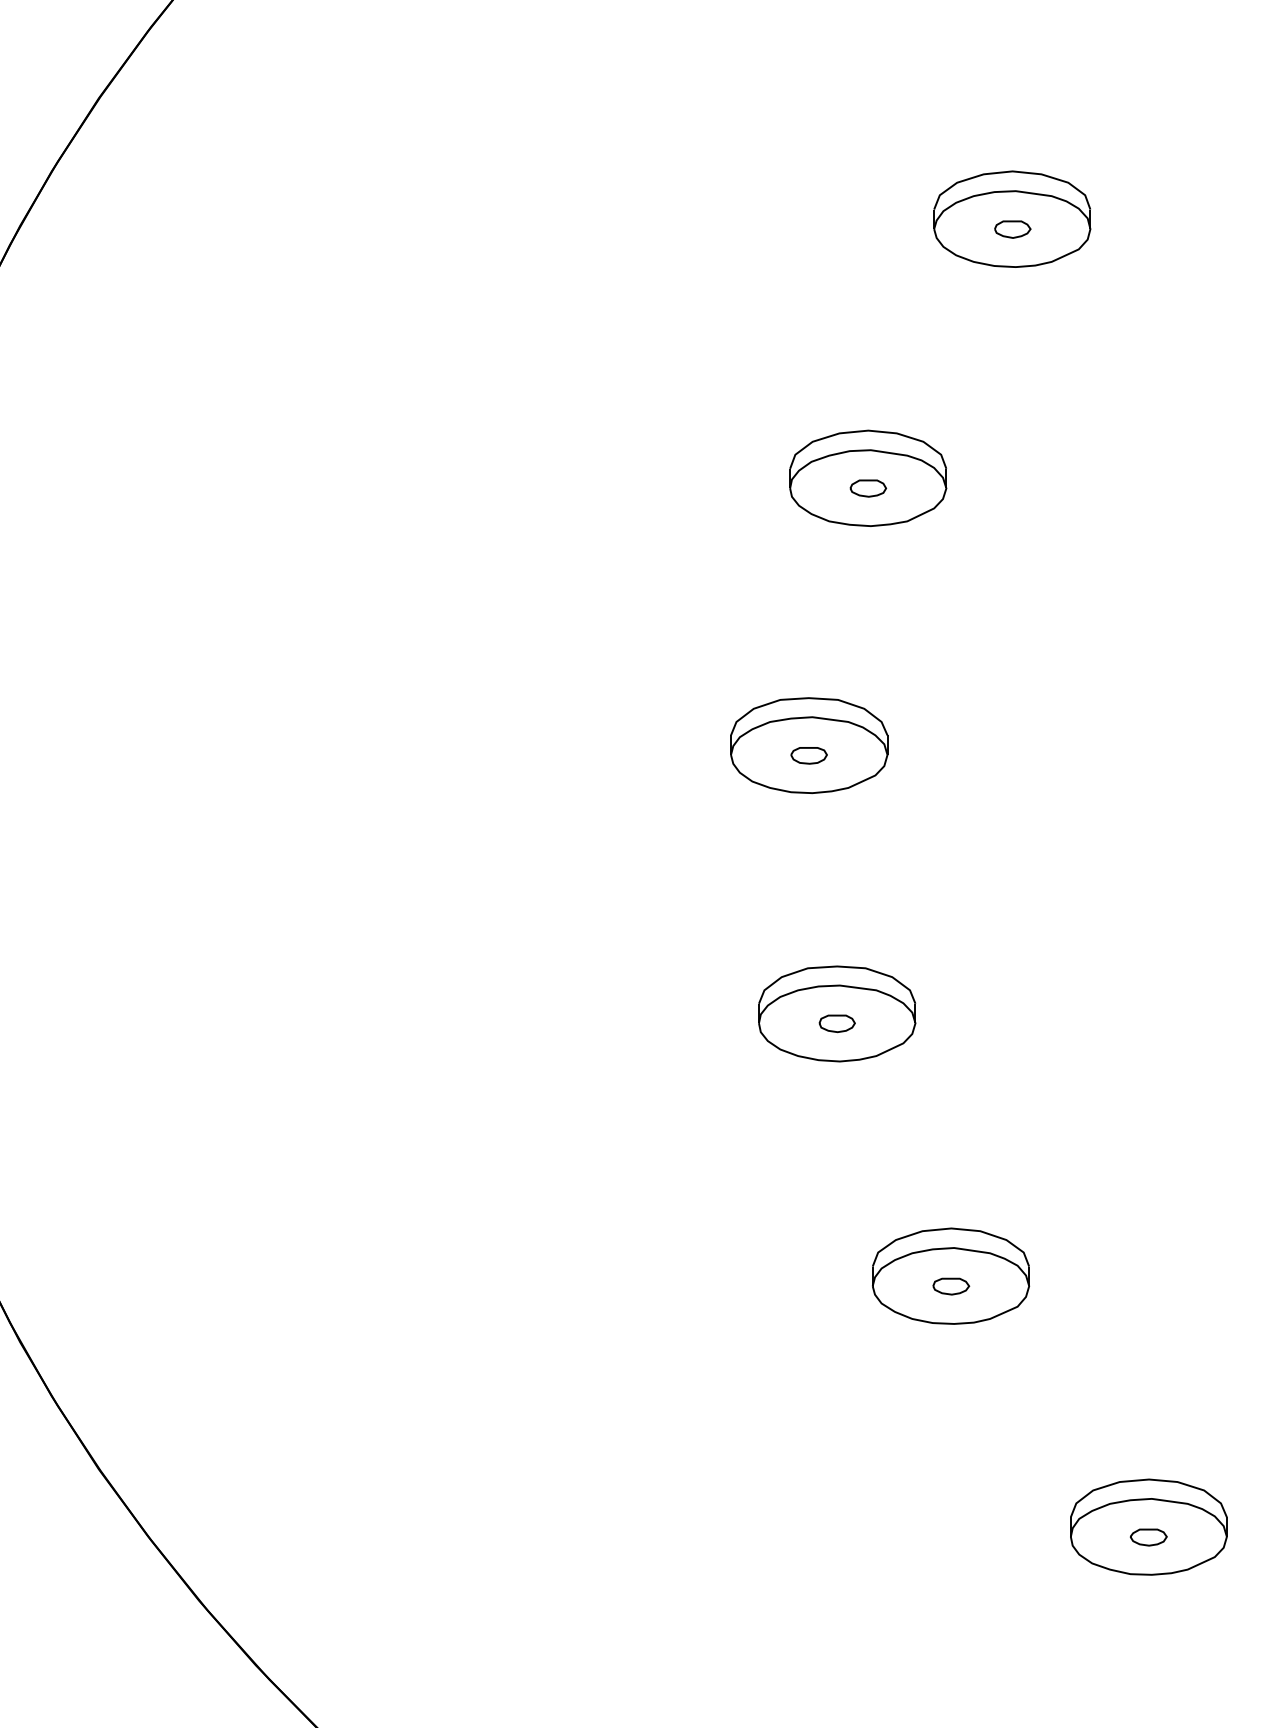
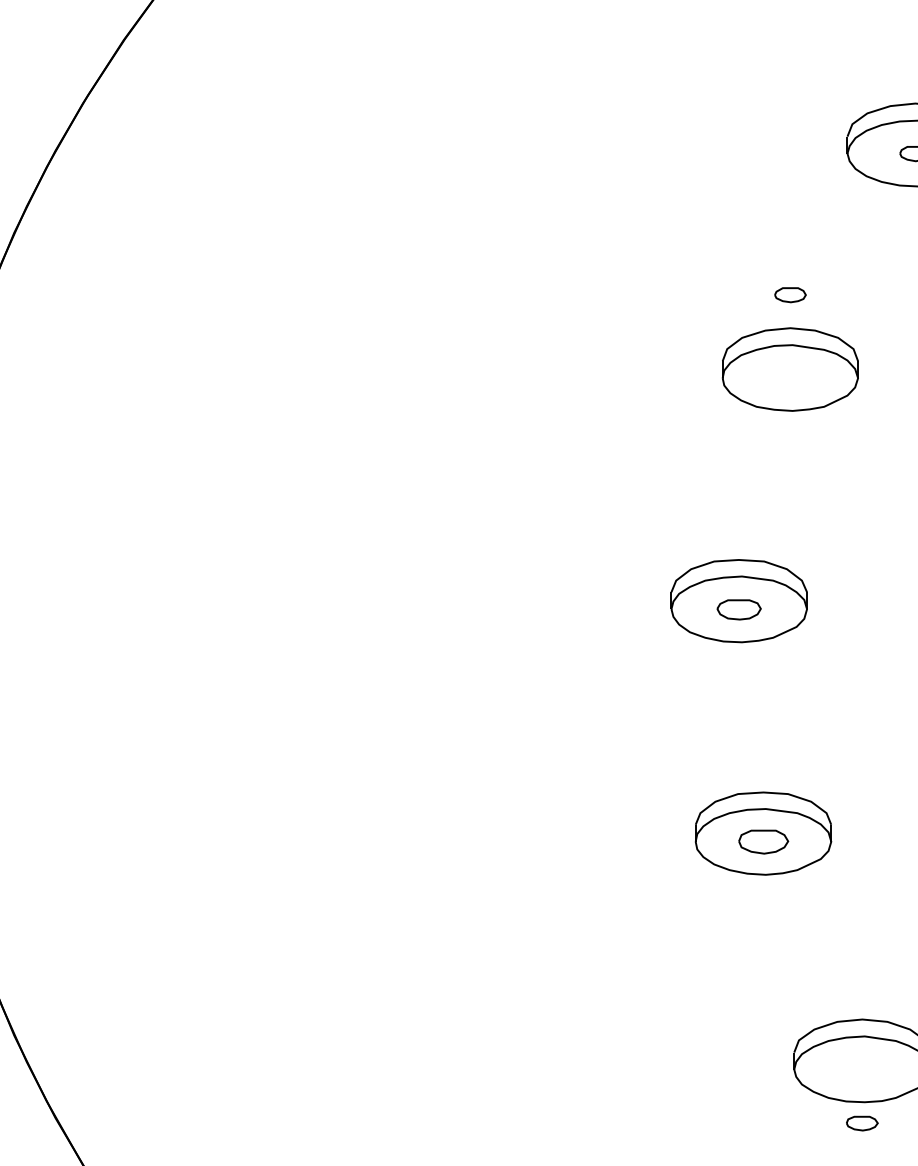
part: (868, 488) -> (790, 295), moved
part: (808, 755) -> (738, 609), size x1.4
part: (836, 1023) -> (762, 841), size x1.6
part: (951, 1286) -> (862, 1123), moved

